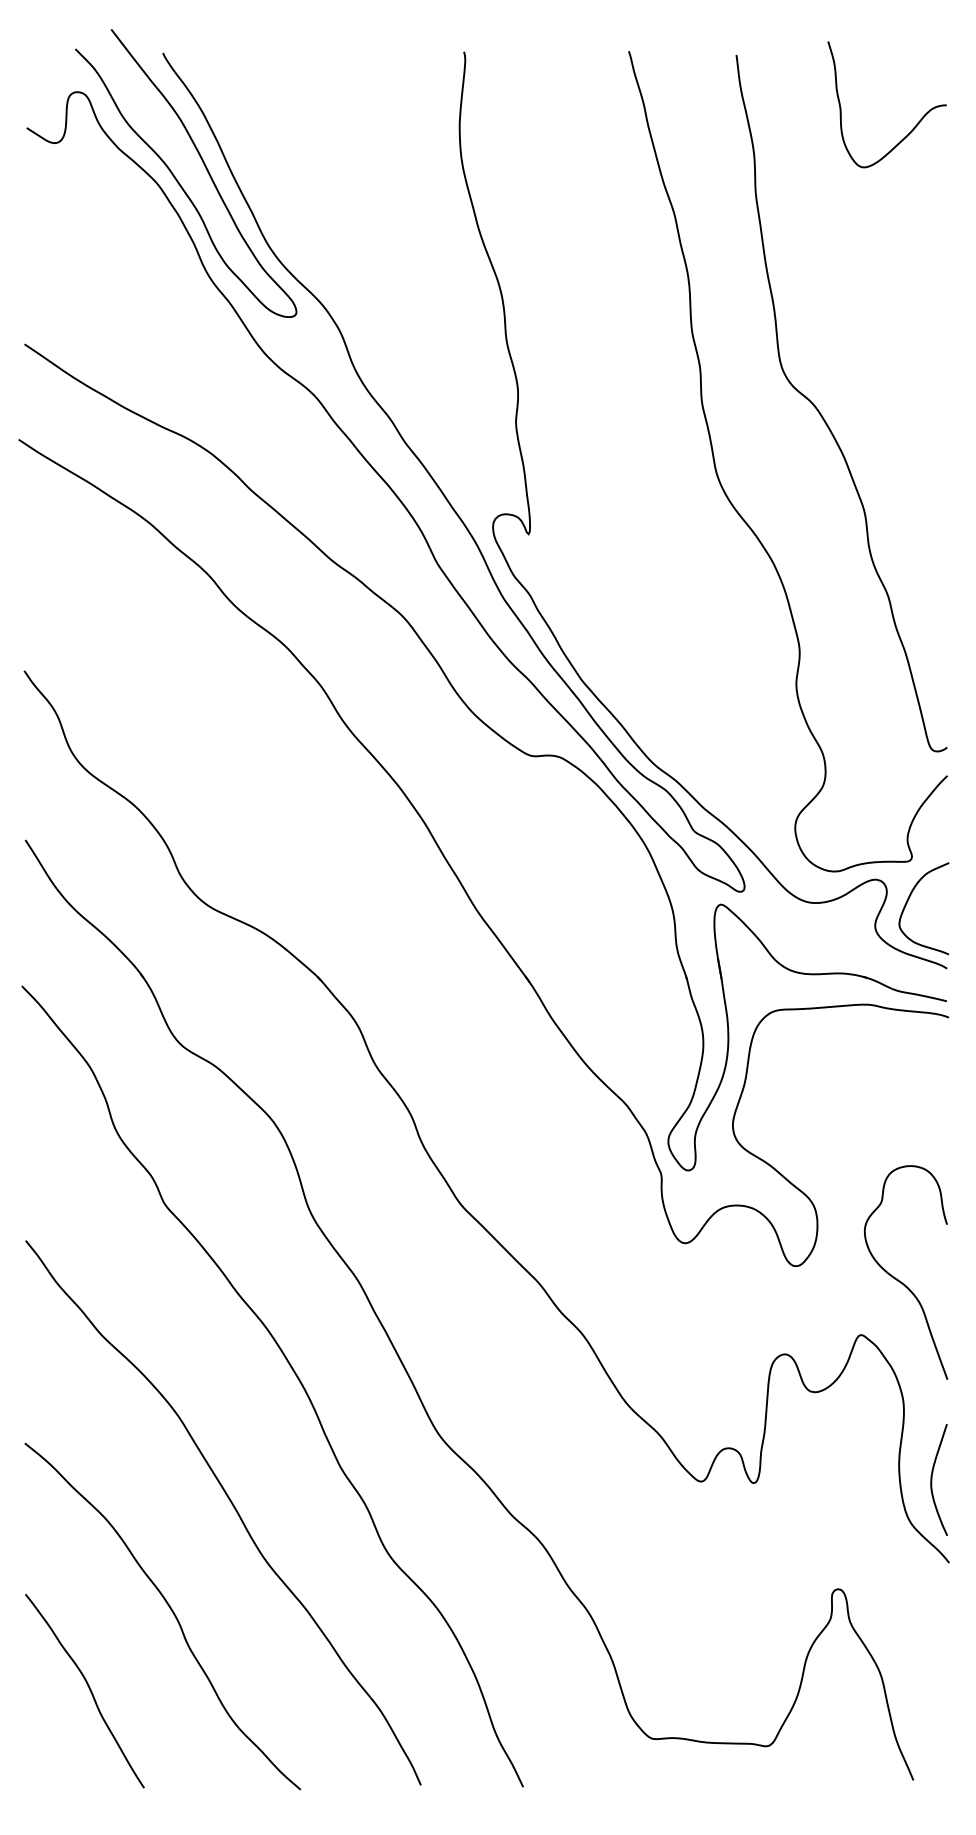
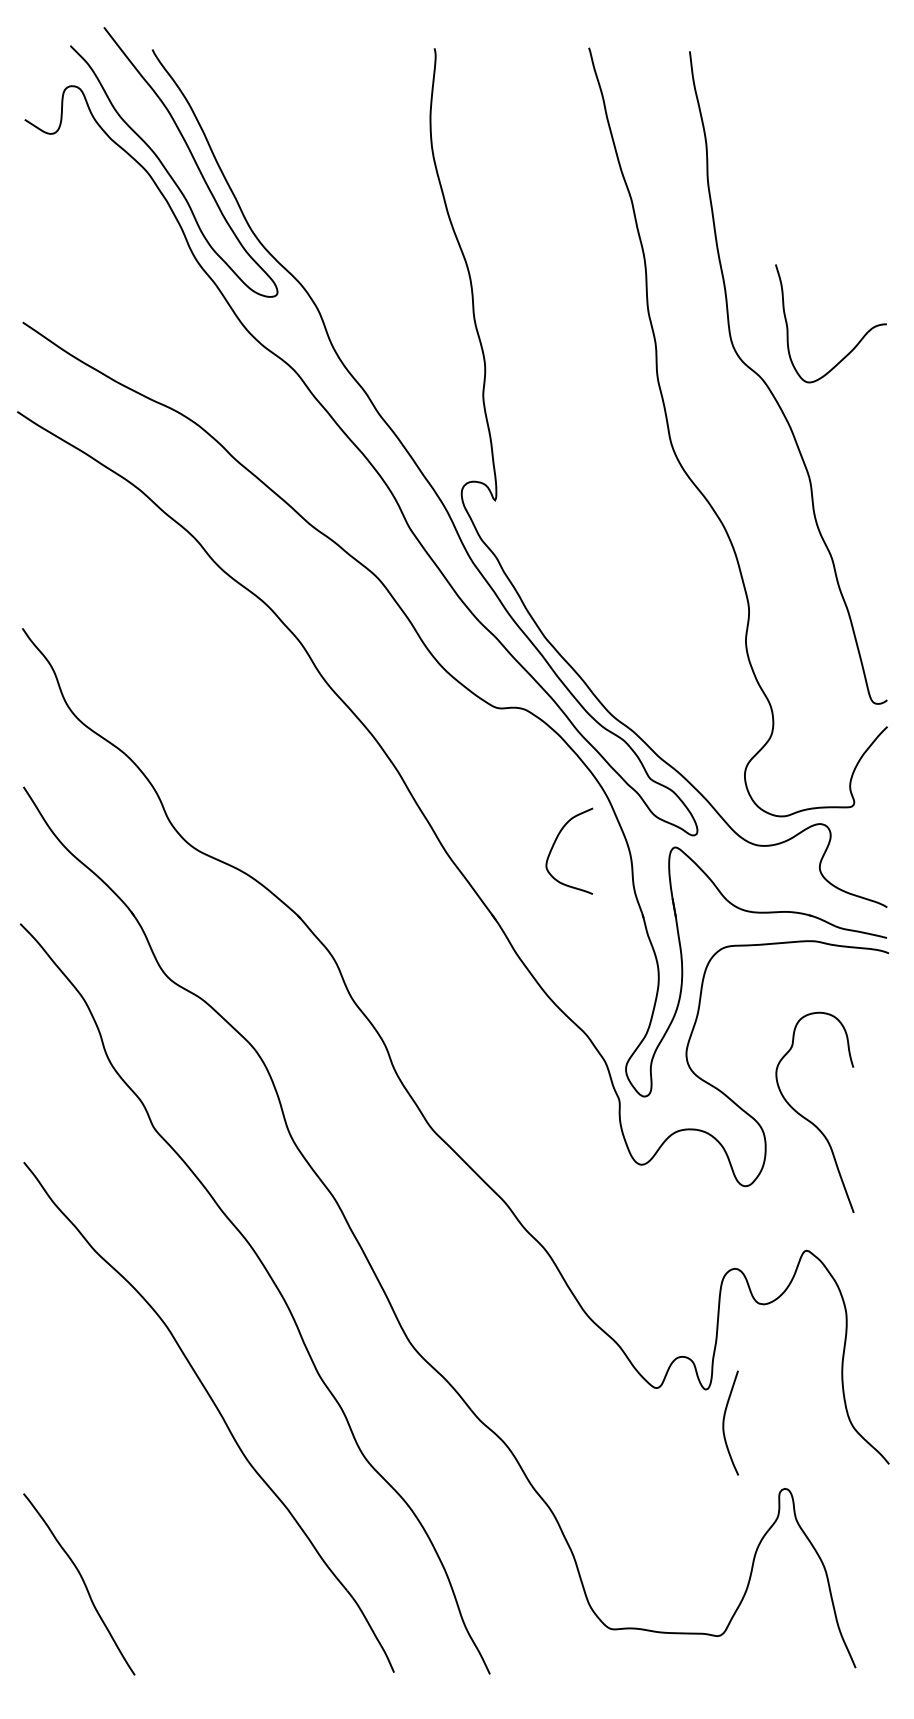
curve: (912, 128) -> (854, 346), moved
curve: (908, 901) -> (554, 844), moved
curve: (901, 1281) -> (810, 1120), moved
curve: (932, 1479) -> (724, 1422), moved
curve: (171, 1611) -> (160, 1509), removed

